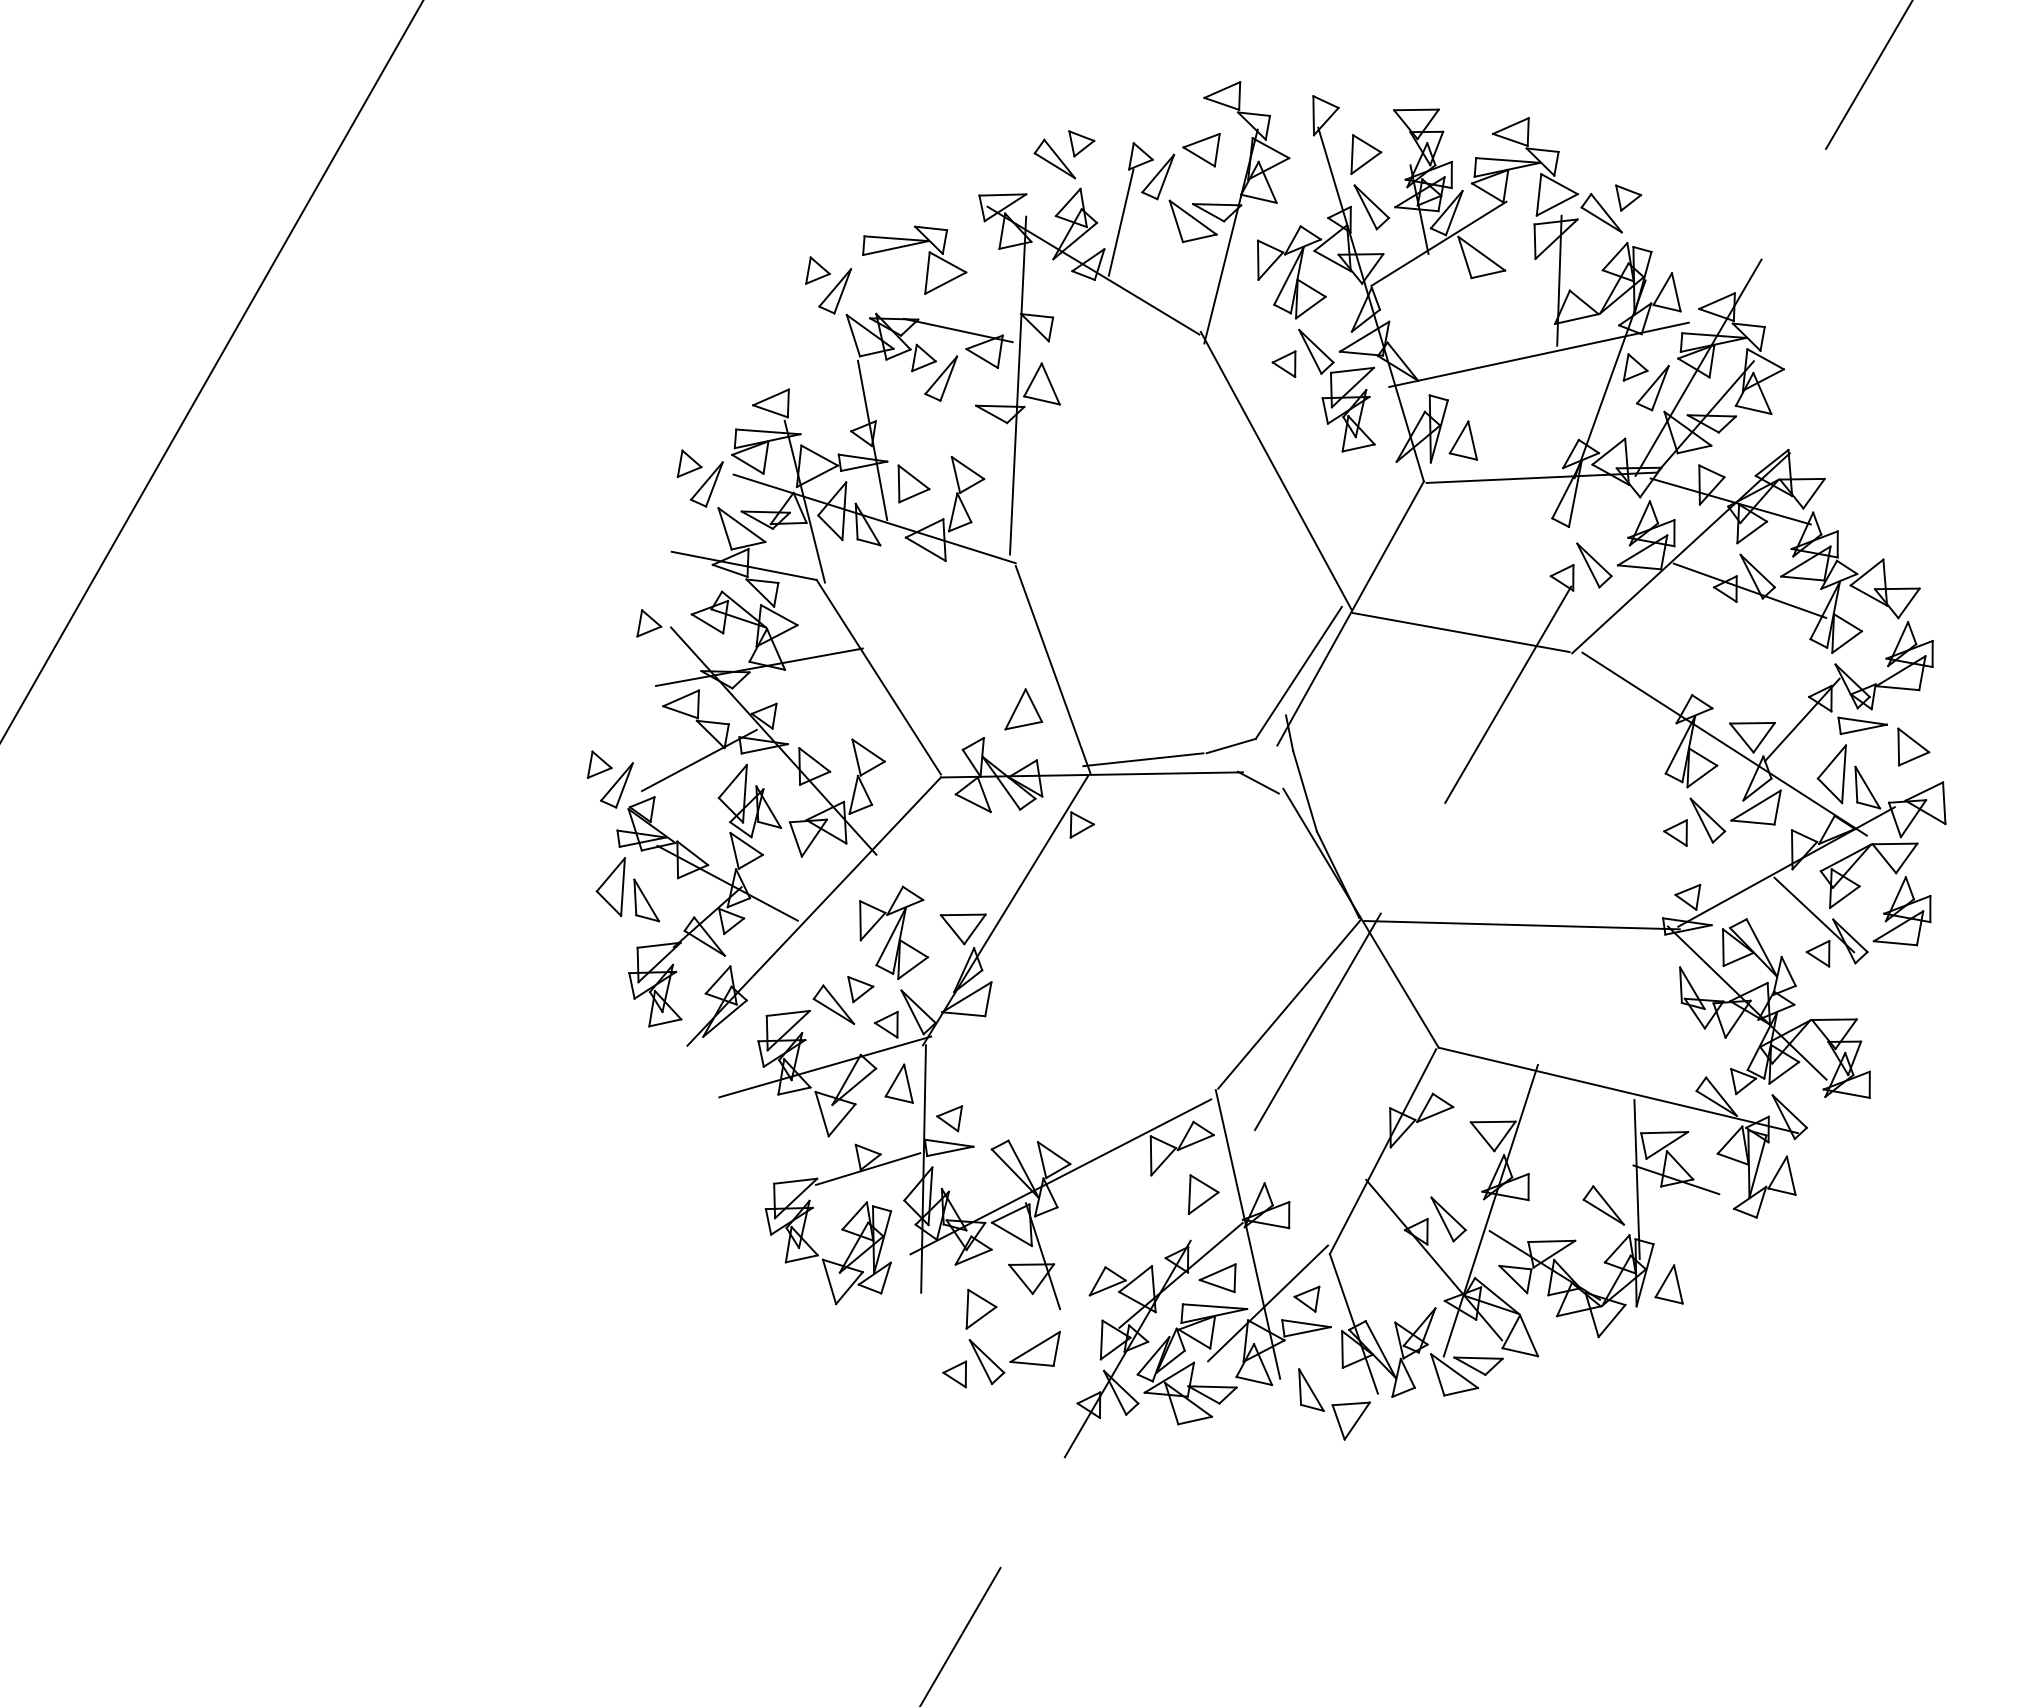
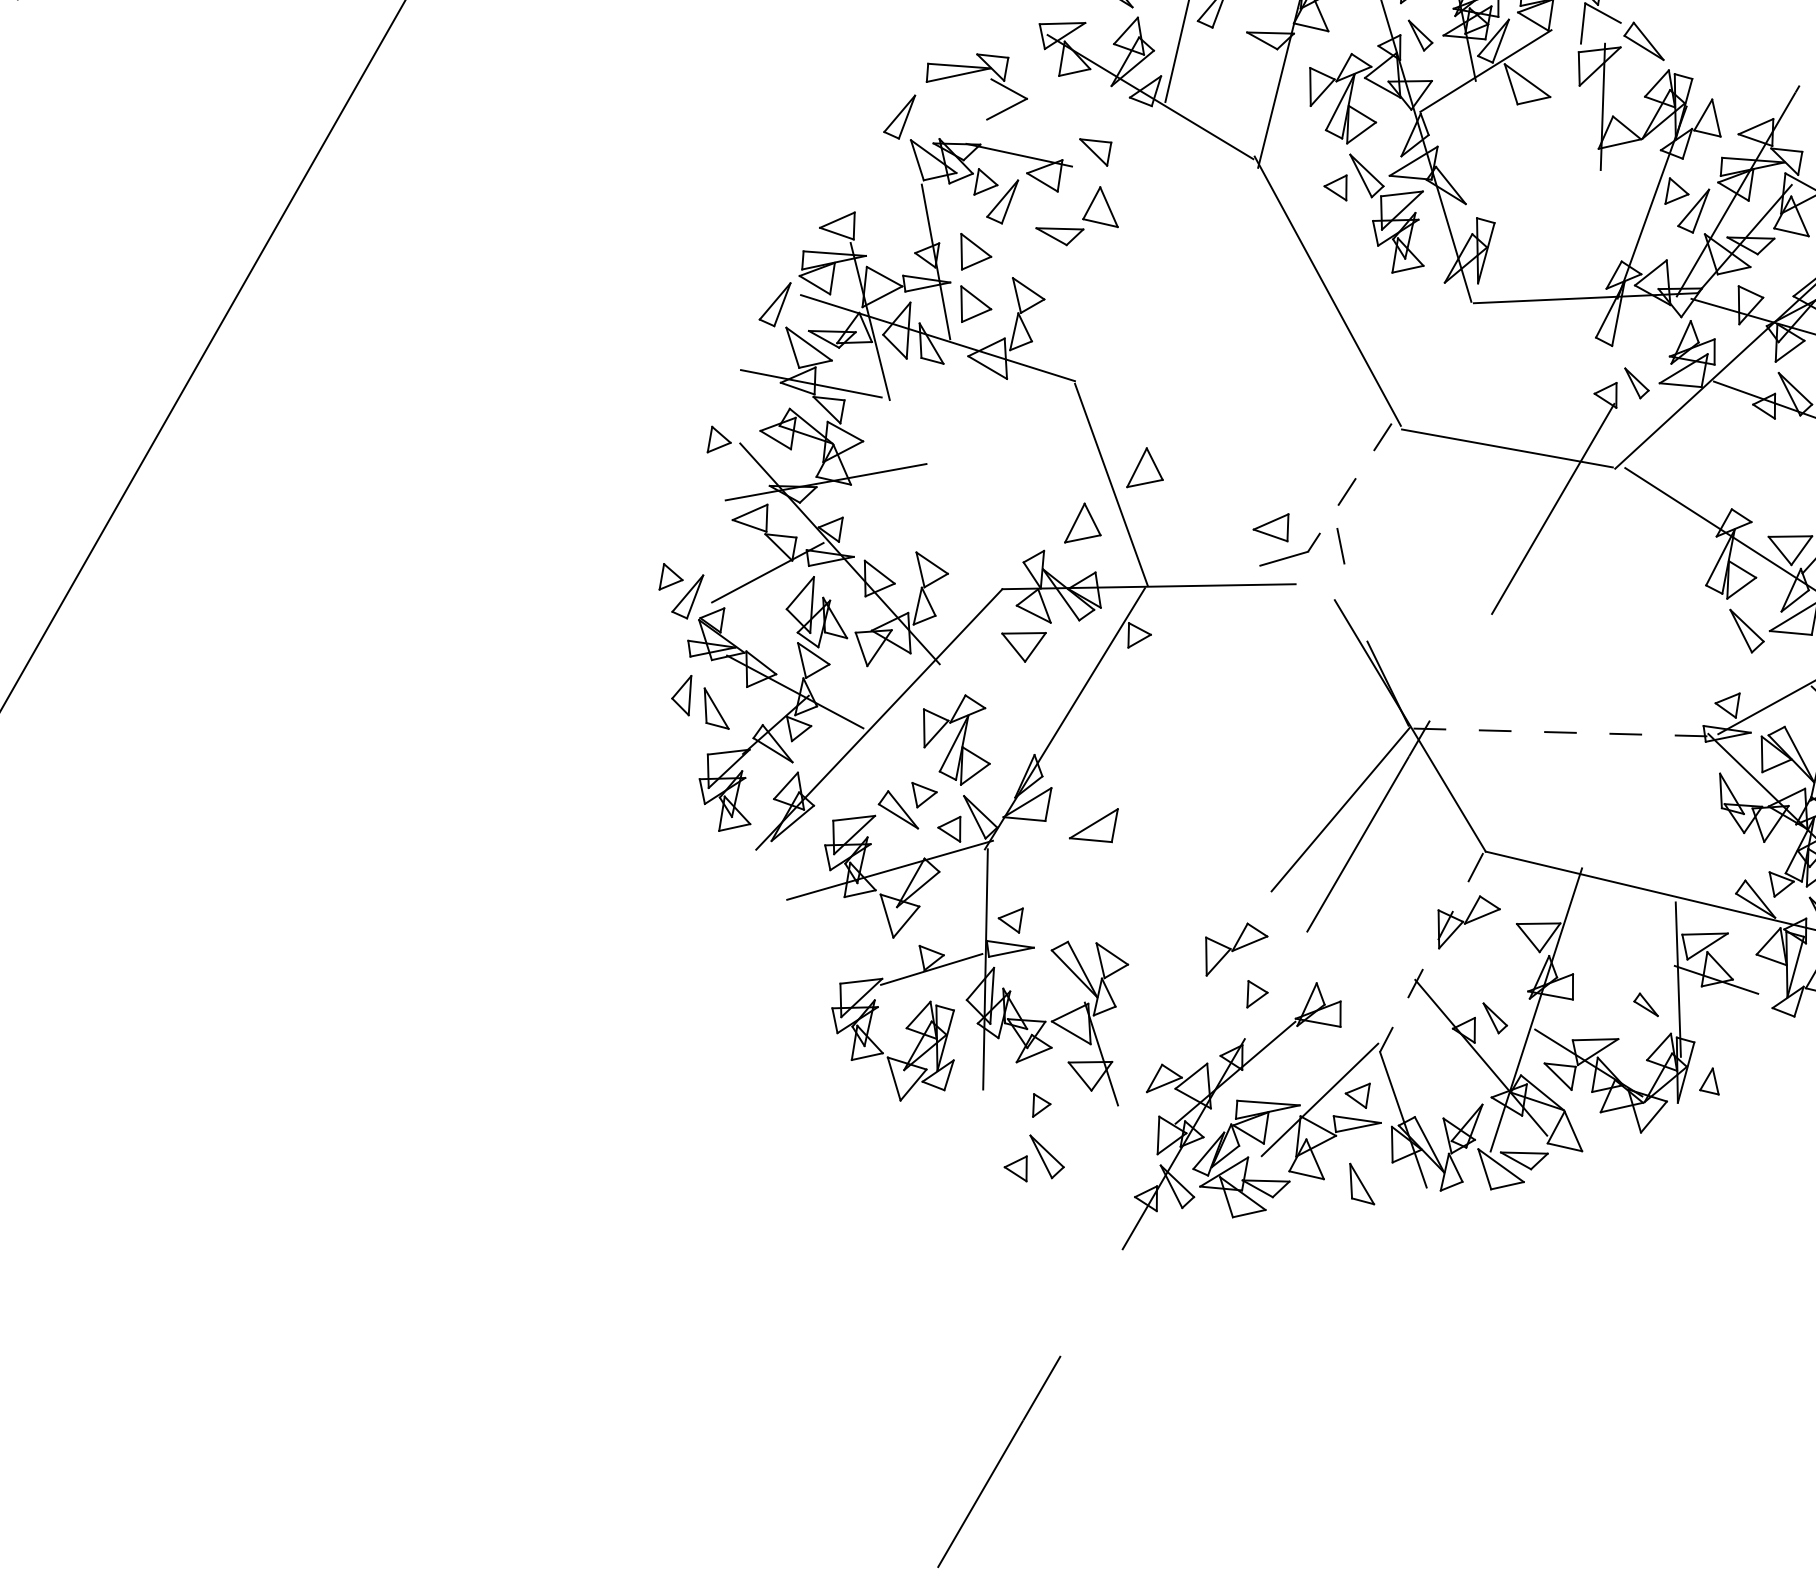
part: (1628, 197) -> (1670, 26), removed
line: (1556, 204) -> (1600, 32), removed
part: (1371, 207) -> (1420, 35), size x0.7
part: (1192, 221) -> (1246, 49), removed
part: (817, 270) -> (882, 96), removed
line: (927, 272) -> (989, 98), removed
line: (1538, 354) -> (1582, 178), removed
line: (1017, 385) -> (1076, 208), removed
part: (913, 429) -> (975, 251), added
part: (1462, 440) -> (1508, 262), removed
part: (689, 463) -> (758, 284), removed
part: (1594, 565) -> (1636, 383), size x0.7
line: (1350, 613) -> (1400, 430), removed
part: (1087, 652) -> (1144, 467), added
line: (1298, 672) -> (1349, 487), solid -> dashed
line: (878, 676) -> (941, 491), removed
line: (1143, 759) -> (1199, 571), removed
line: (1257, 782) -> (1309, 594), removed
line: (1304, 790) -> (1355, 601), removed
part: (1675, 832) -> (1715, 642), removed
part: (610, 886) -> (681, 695), size x0.7
line: (1522, 925) -> (1567, 732), solid -> dashed
part: (962, 929) -> (1023, 647), moved
part: (898, 1083) -> (961, 886), removed
line: (1382, 1152) -> (1431, 953), solid -> dashed
line: (1060, 1176) -> (1118, 976), removed
part: (1203, 1194) -> (1257, 994), size x0.7
part: (1603, 1205) -> (1645, 1004), size x0.6
part: (1448, 1219) -> (1495, 1018), size x0.7
line: (1247, 1234) -> (1300, 1032), removed
part: (1217, 1278) -> (1270, 528), moved
part: (1668, 1284) -> (1708, 1081), size x0.7
part: (981, 1308) -> (1041, 1104), size x0.6
part: (1034, 1348) -> (1093, 825), moved
part: (1350, 1420) -> (1400, 1213), removed

